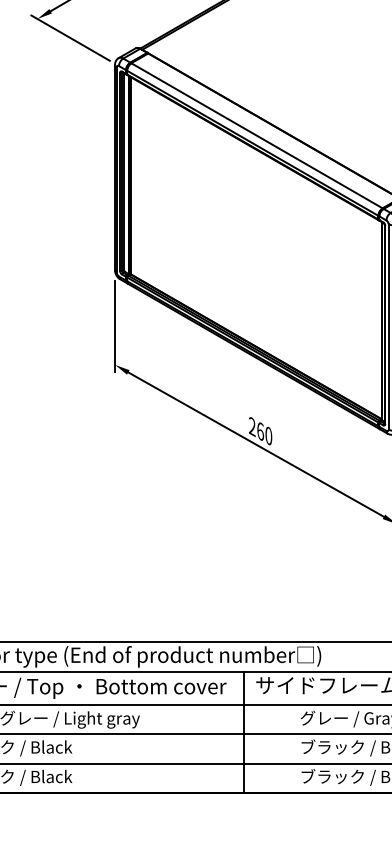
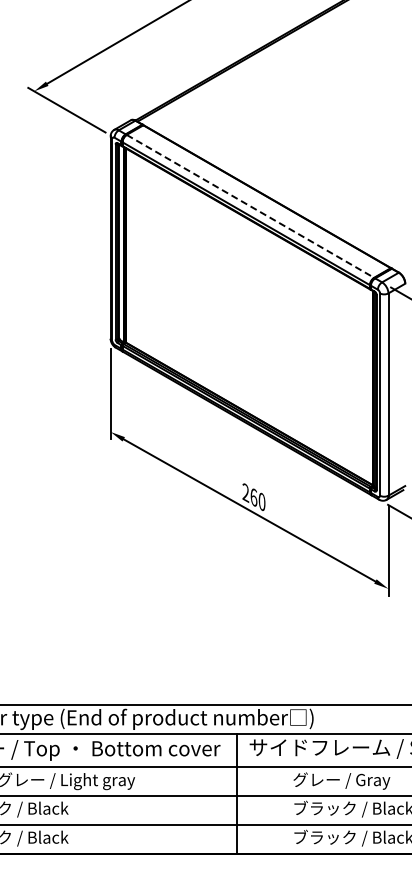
line: (257, 135) -> (250, 206), solid -> dashed

